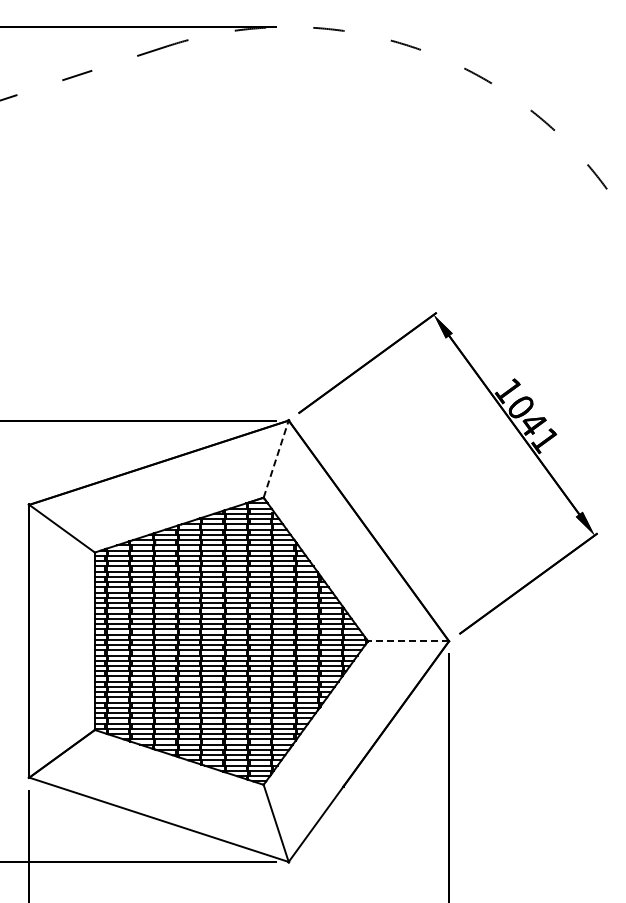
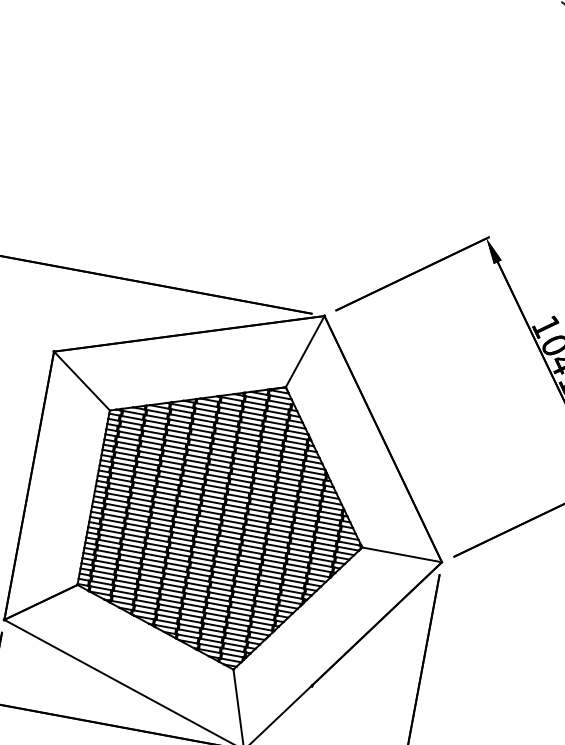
line: (276, 459) -> (305, 352), dashed -> solid
line: (408, 641) -> (402, 555), dashed -> solid

